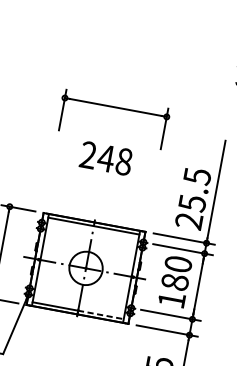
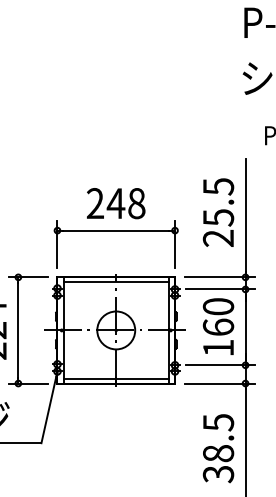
part: (115, 108) -> (115, 231), moved
text: (193, 198) -> (218, 212), moved
text: (175, 281) -> (218, 326), 180 -> 160
line: (100, 315) -> (142, 379), dashed -> solid

